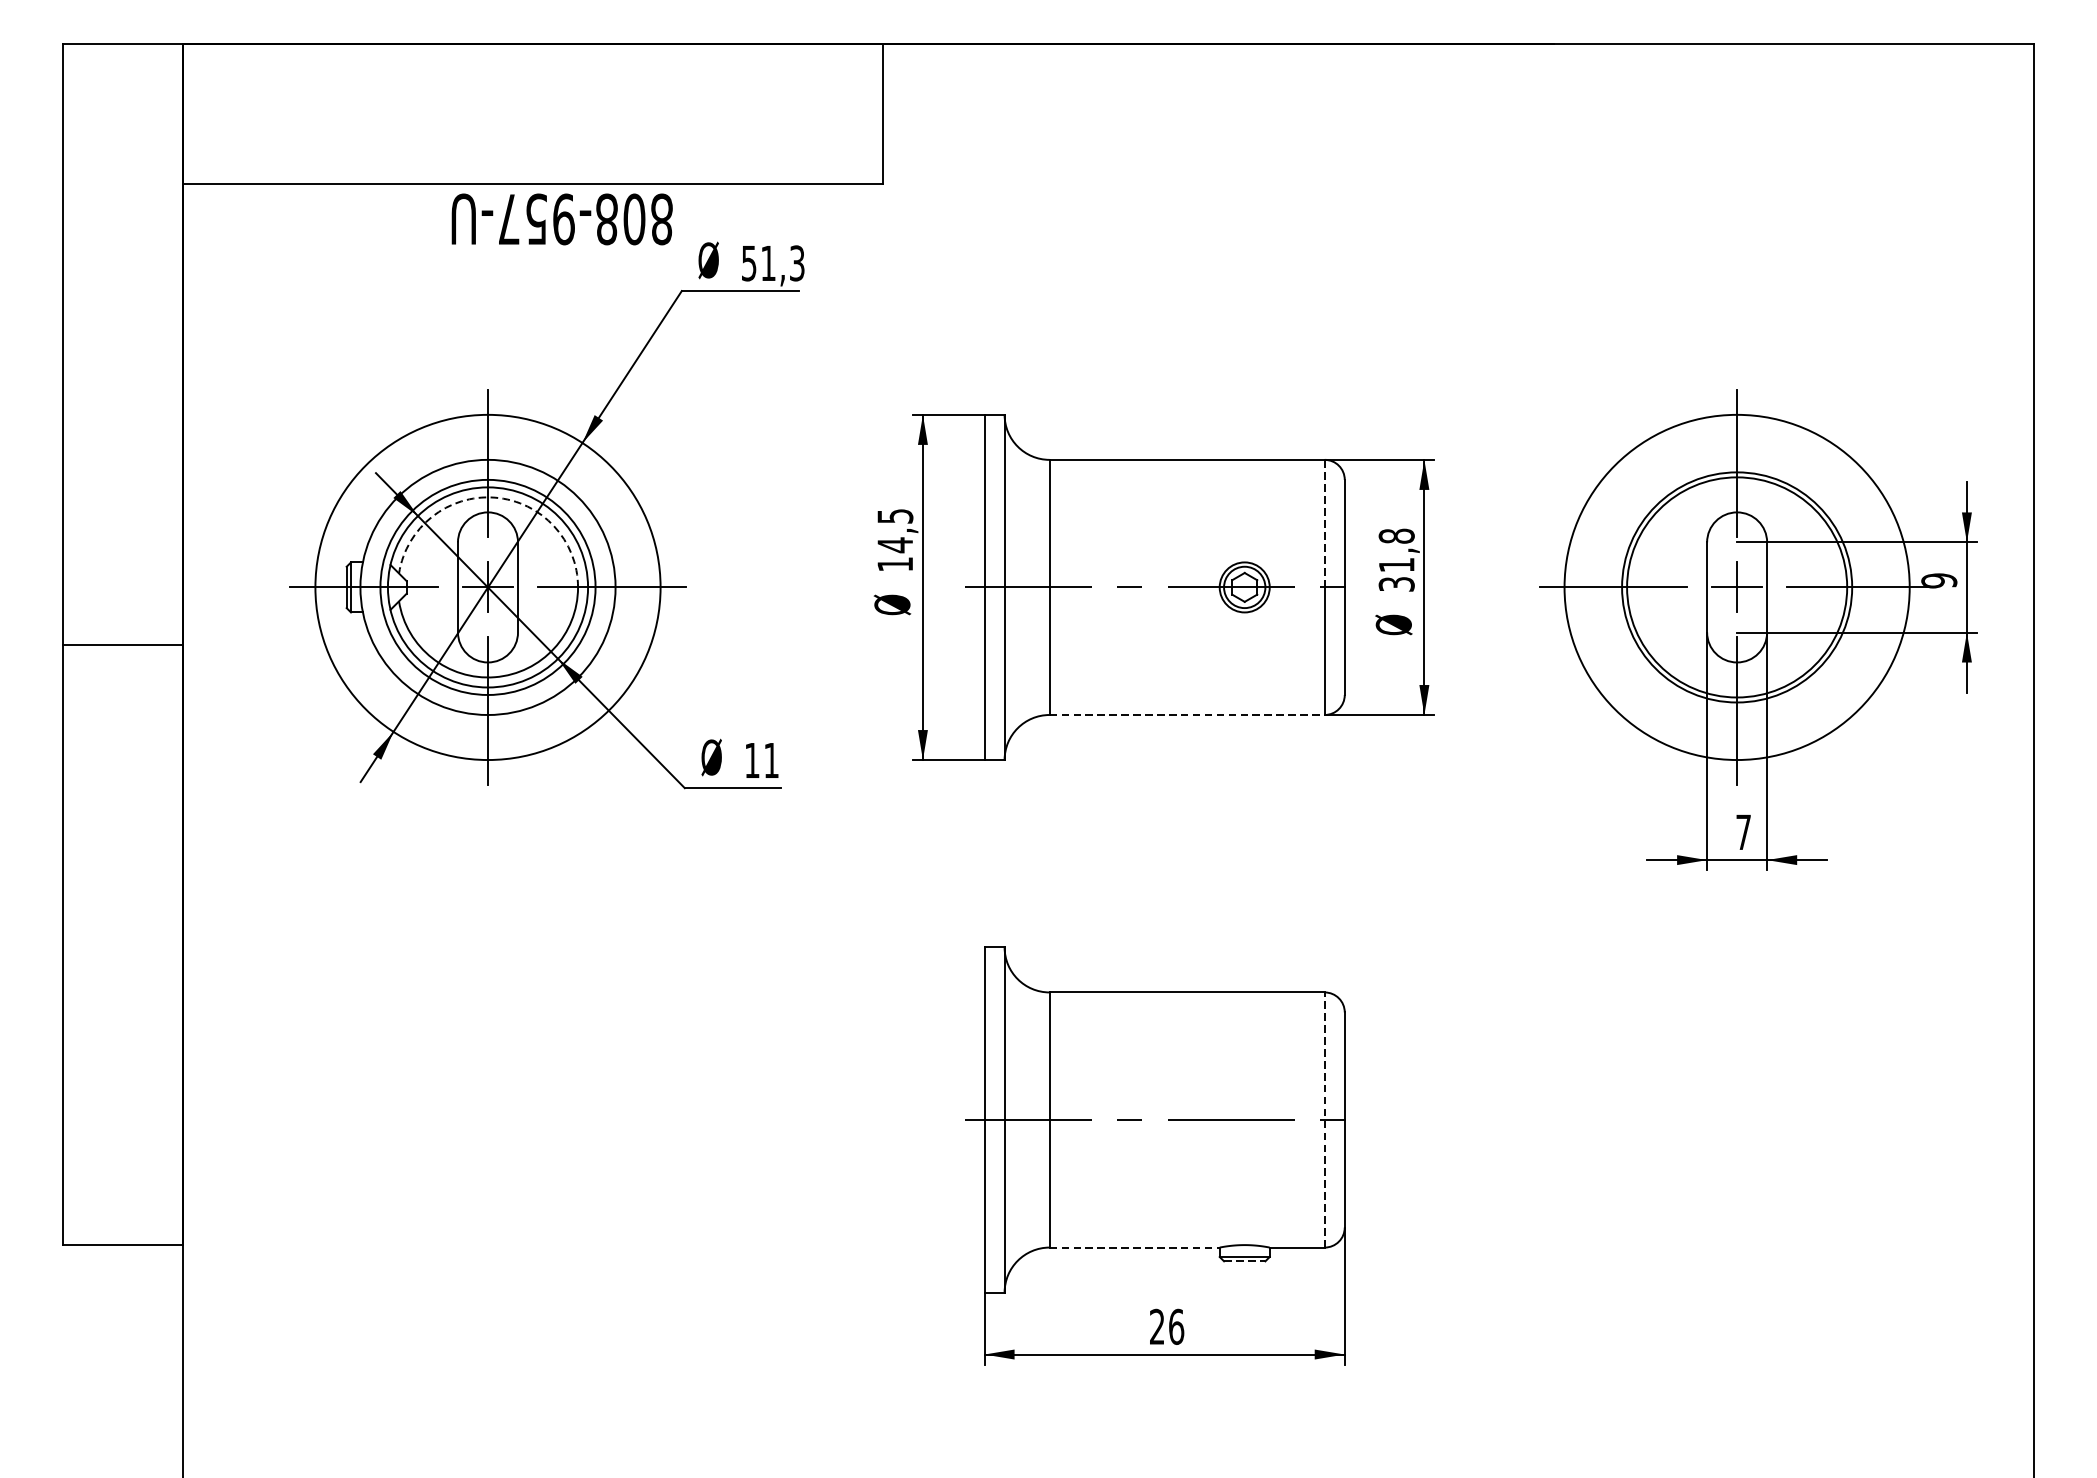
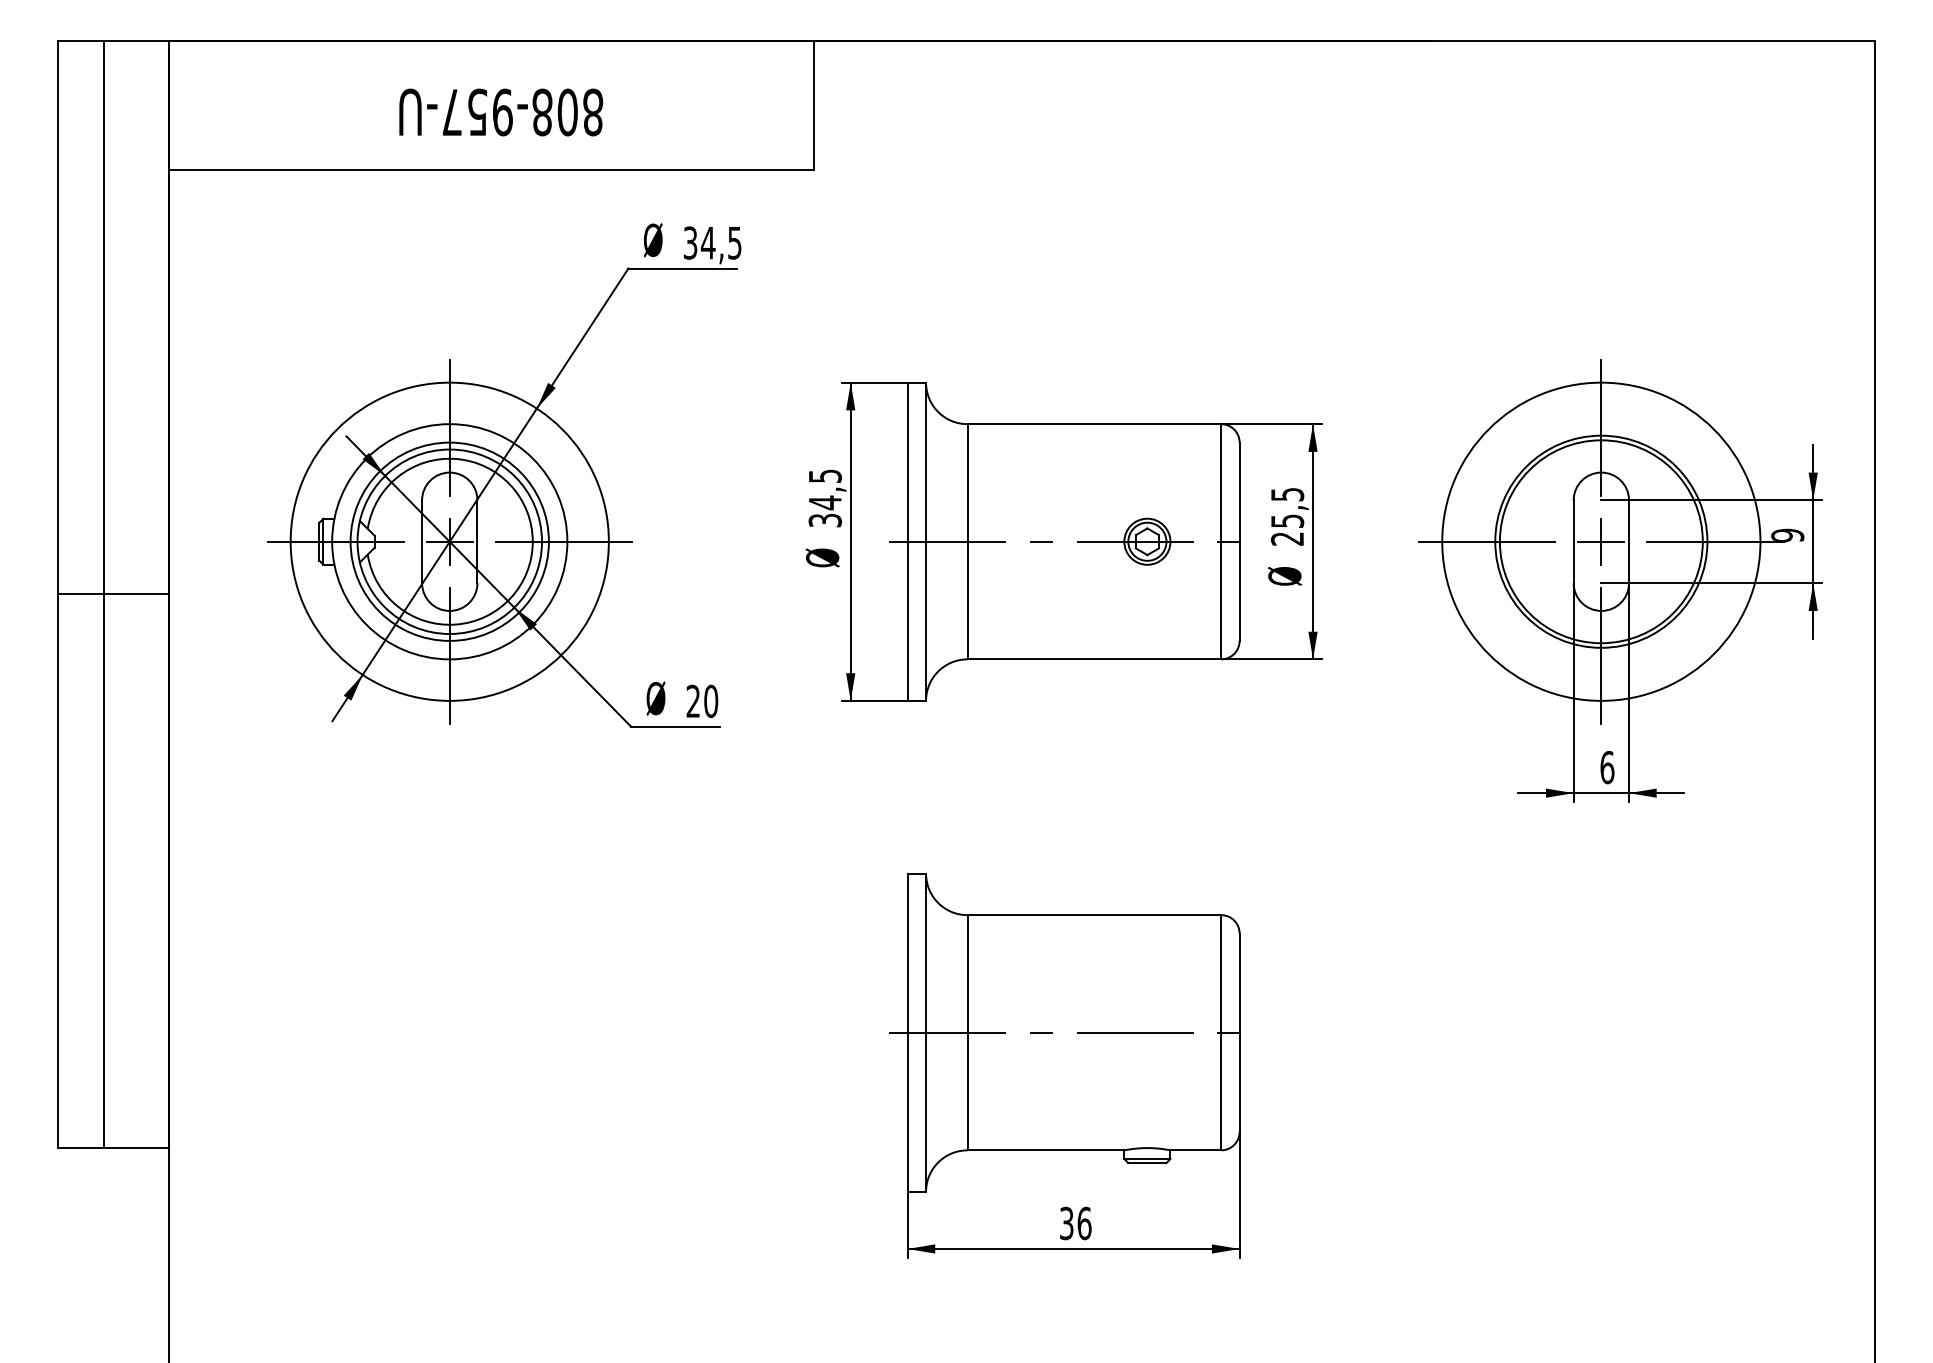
text: (562, 219) -> (501, 112), moved
text: (772, 262) -> (712, 242), 51,3 -> 34,5
arc: (495, 498) -> (456, 459), dashed -> solid
line: (1325, 523) -> (1221, 482), dashed -> solid
text: (1396, 560) -> (1287, 516), 31,8 -> 25,5
text: (894, 564) -> (824, 520), 14,5 -> 34,5
line: (113, 643) -> (104, 593), added
line: (1187, 715) -> (1094, 659), dashed -> solid
text: (762, 760) -> (702, 701), 11 -> 20
text: (1743, 832) -> (1607, 767), 7 -> 6
line: (1325, 1119) -> (1221, 1032), dashed -> solid
line: (1135, 1247) -> (1046, 1150), dashed -> solid
line: (1244, 1261) -> (1147, 1163), dashed -> solid
text: (1156, 1326) -> (1066, 1223), 26 -> 36

